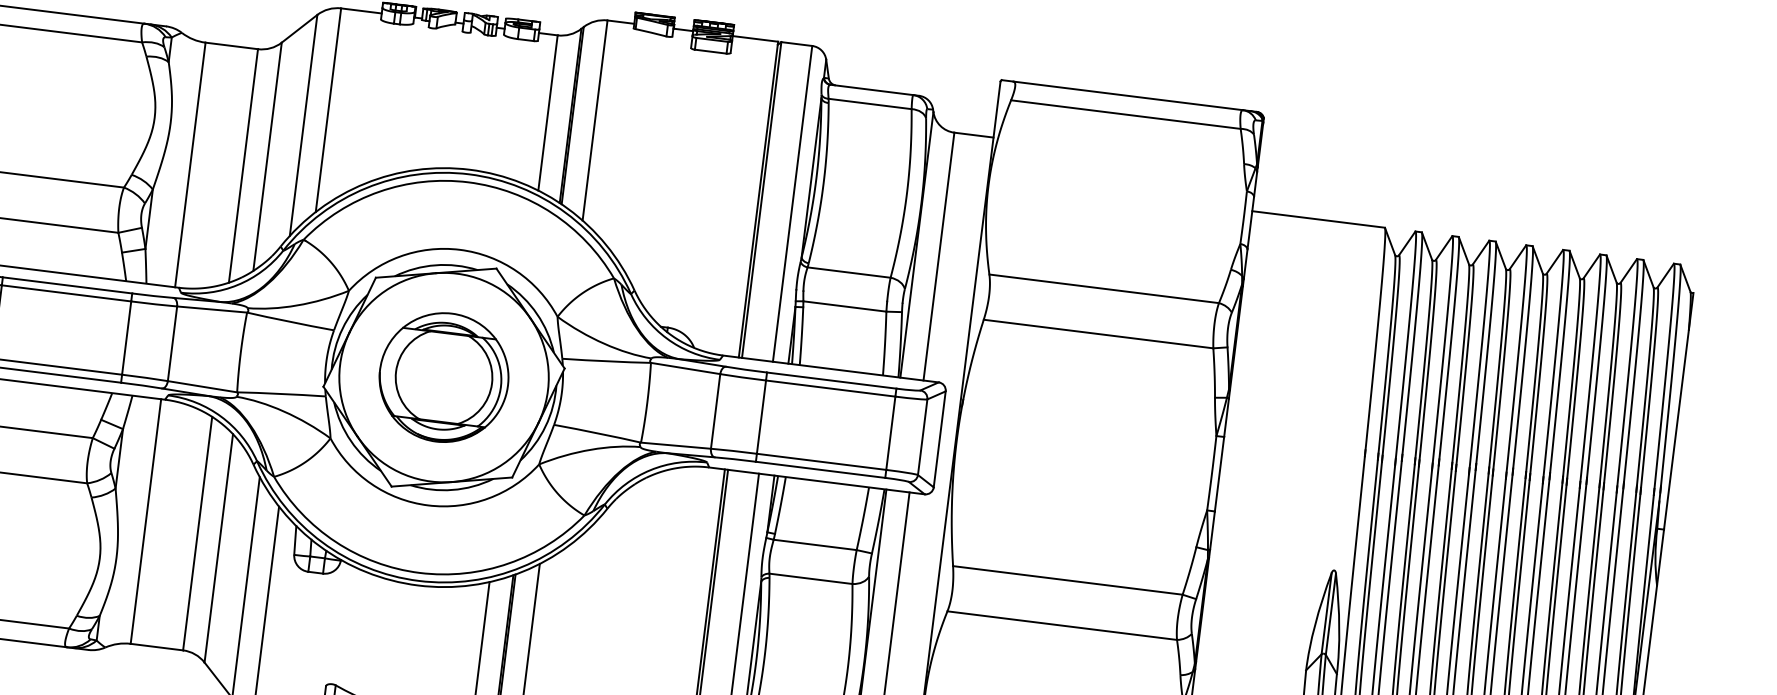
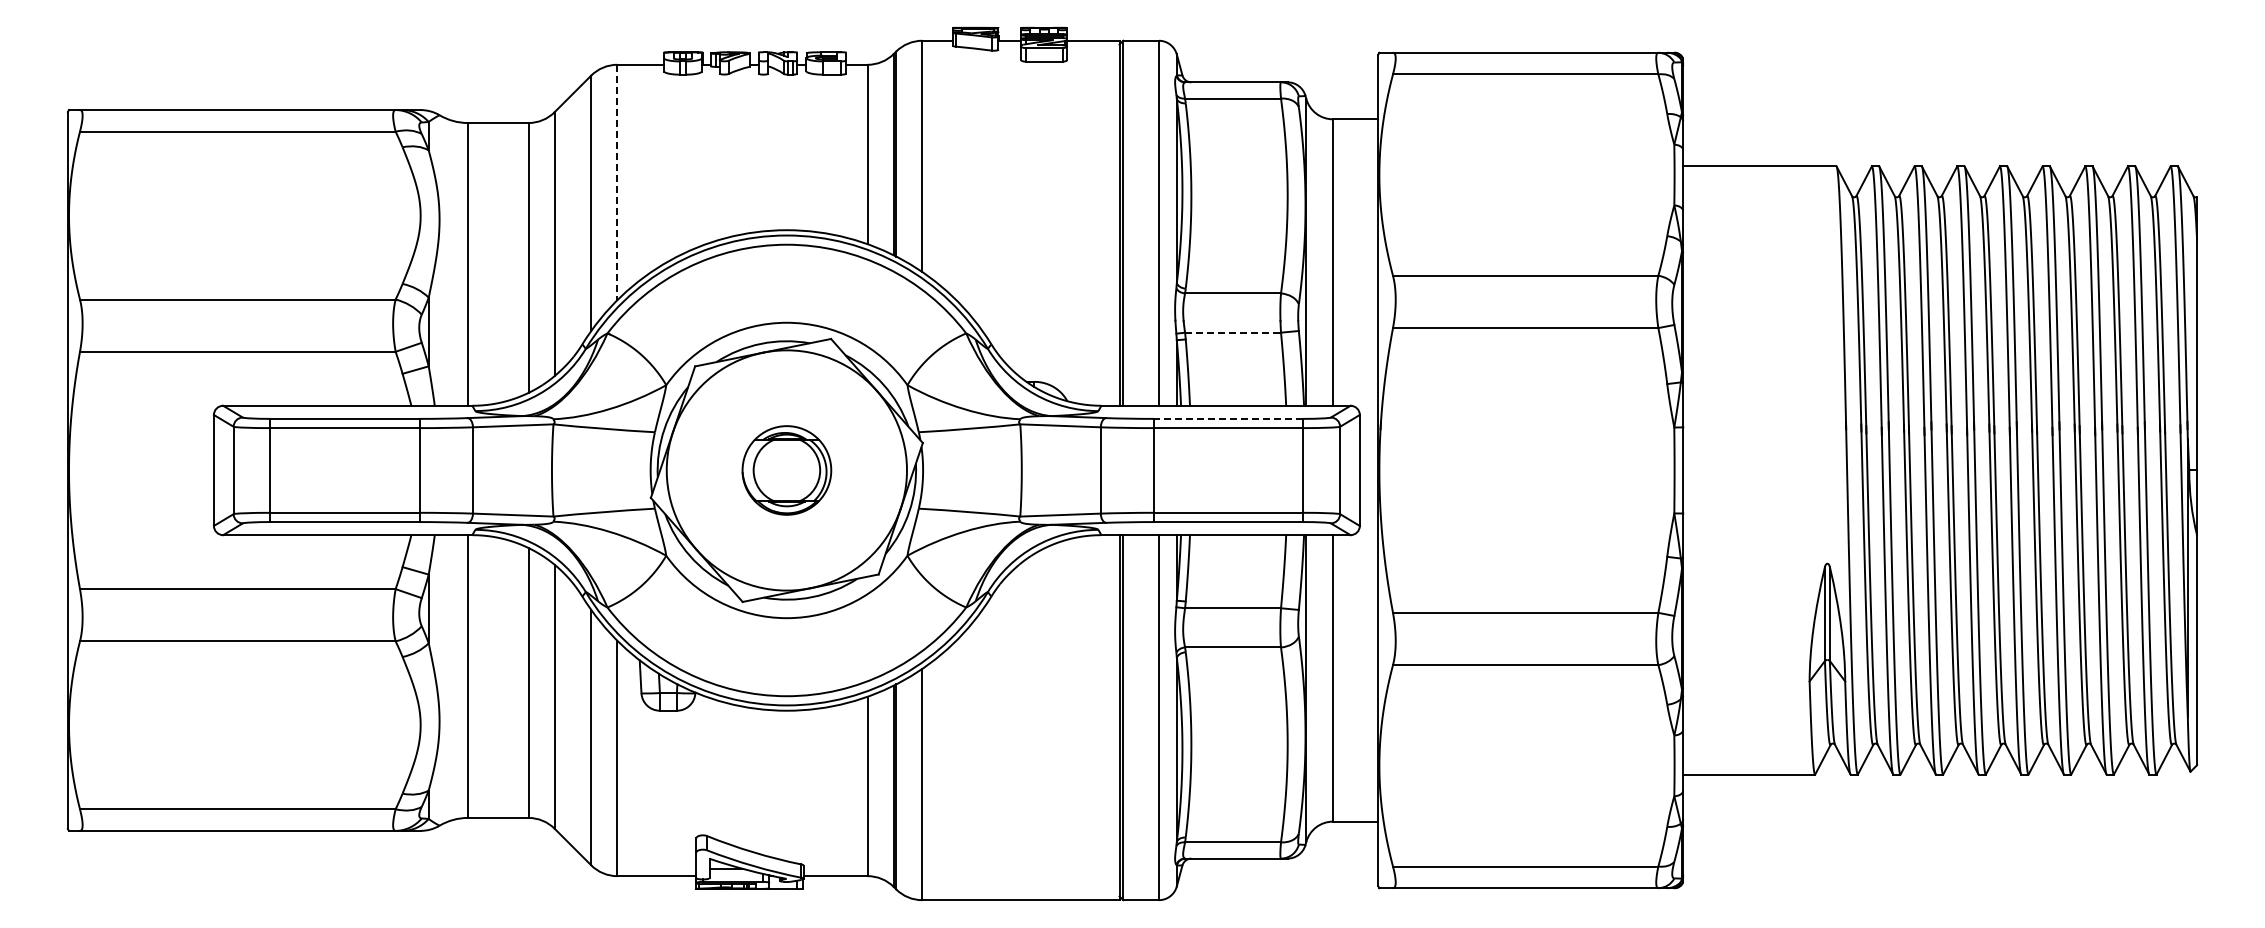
line: (328, 110) -> (617, 182), solid -> dashed
line: (845, 306) -> (1233, 332), solid -> dashed
part: (443, 377) -> (786, 470), size x0.6
line: (831, 380) -> (1228, 418), solid -> dashed

